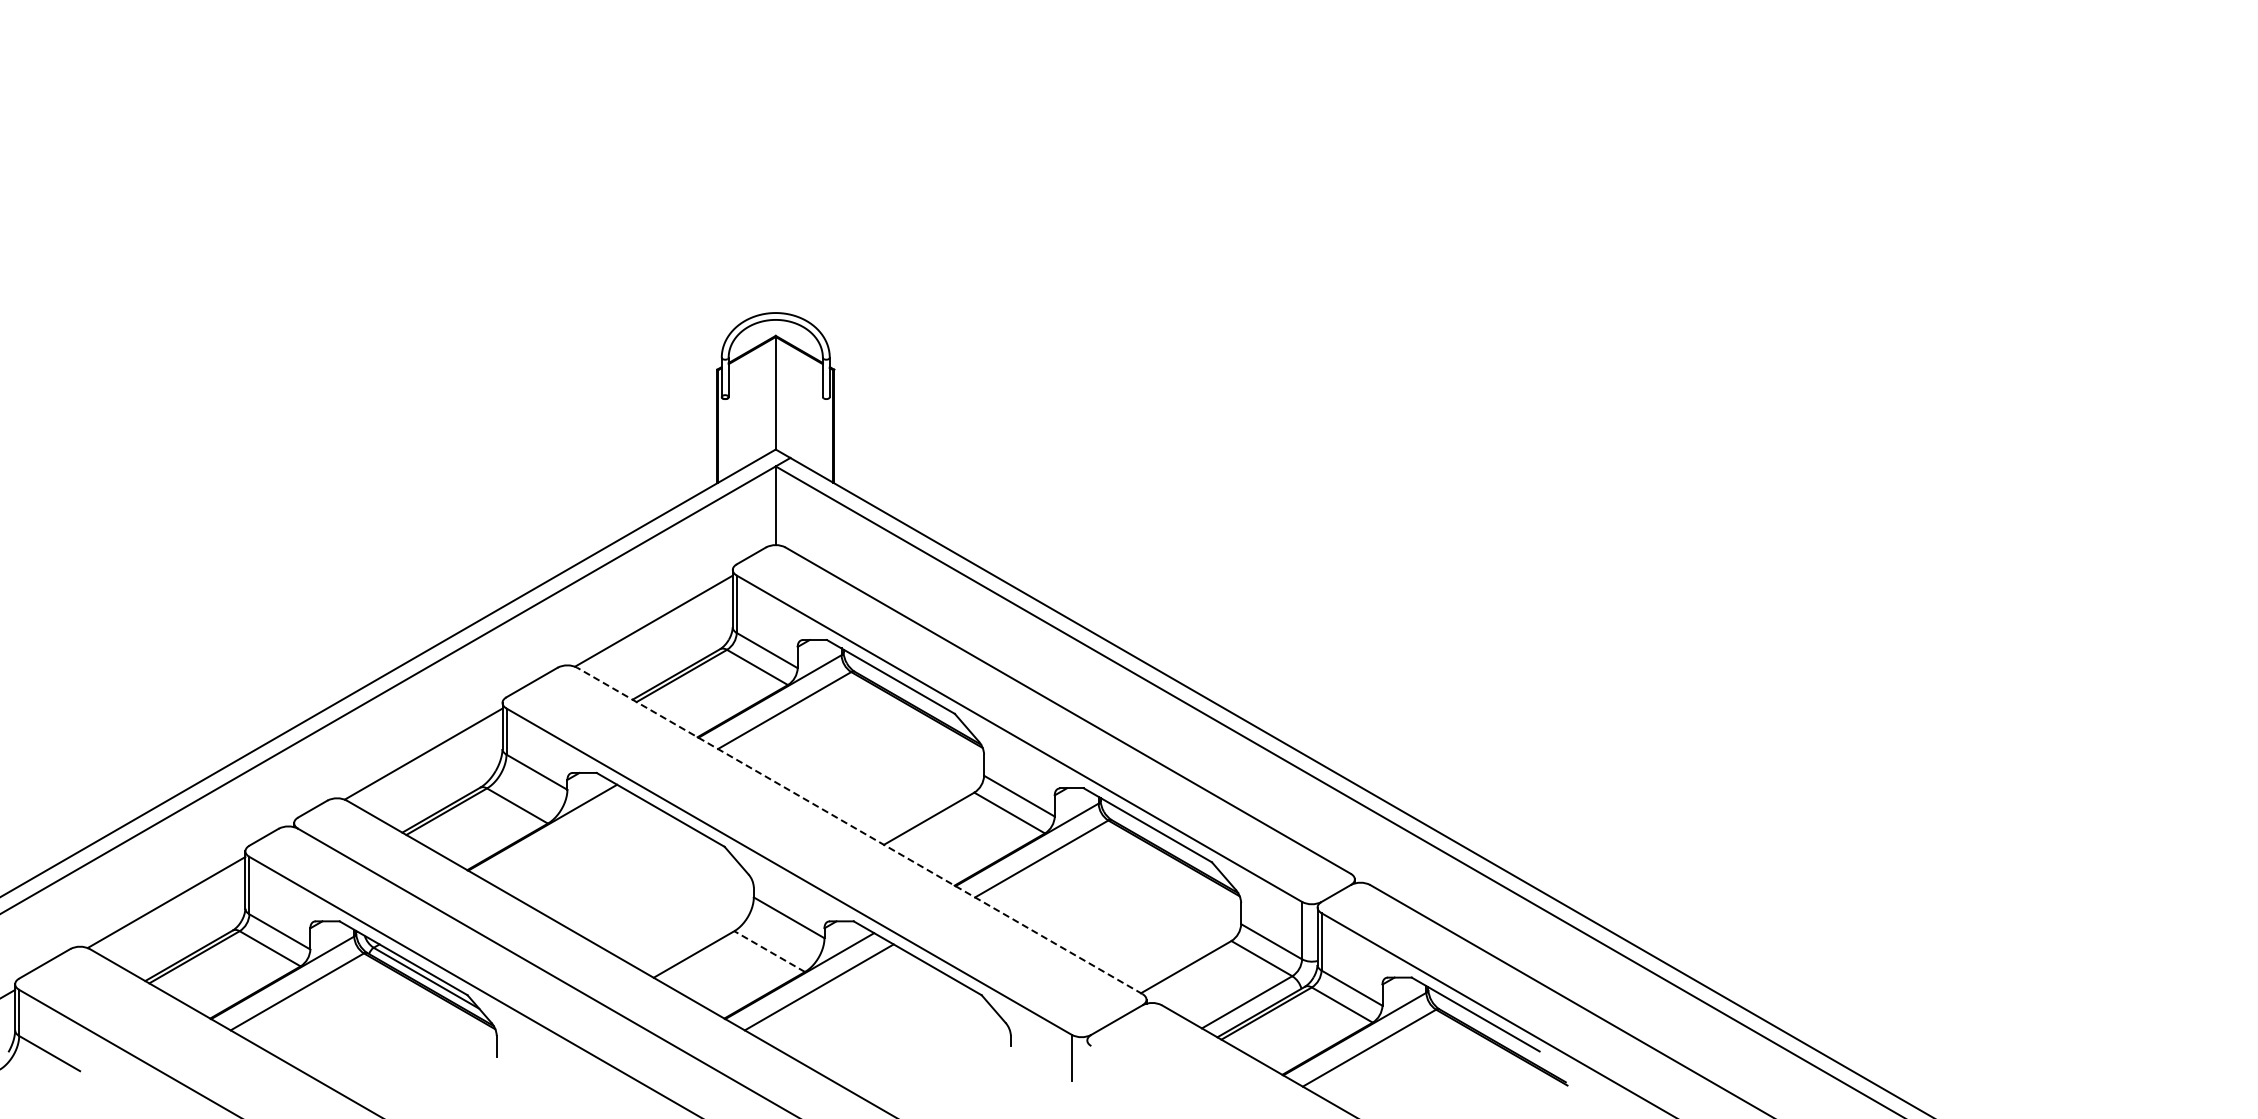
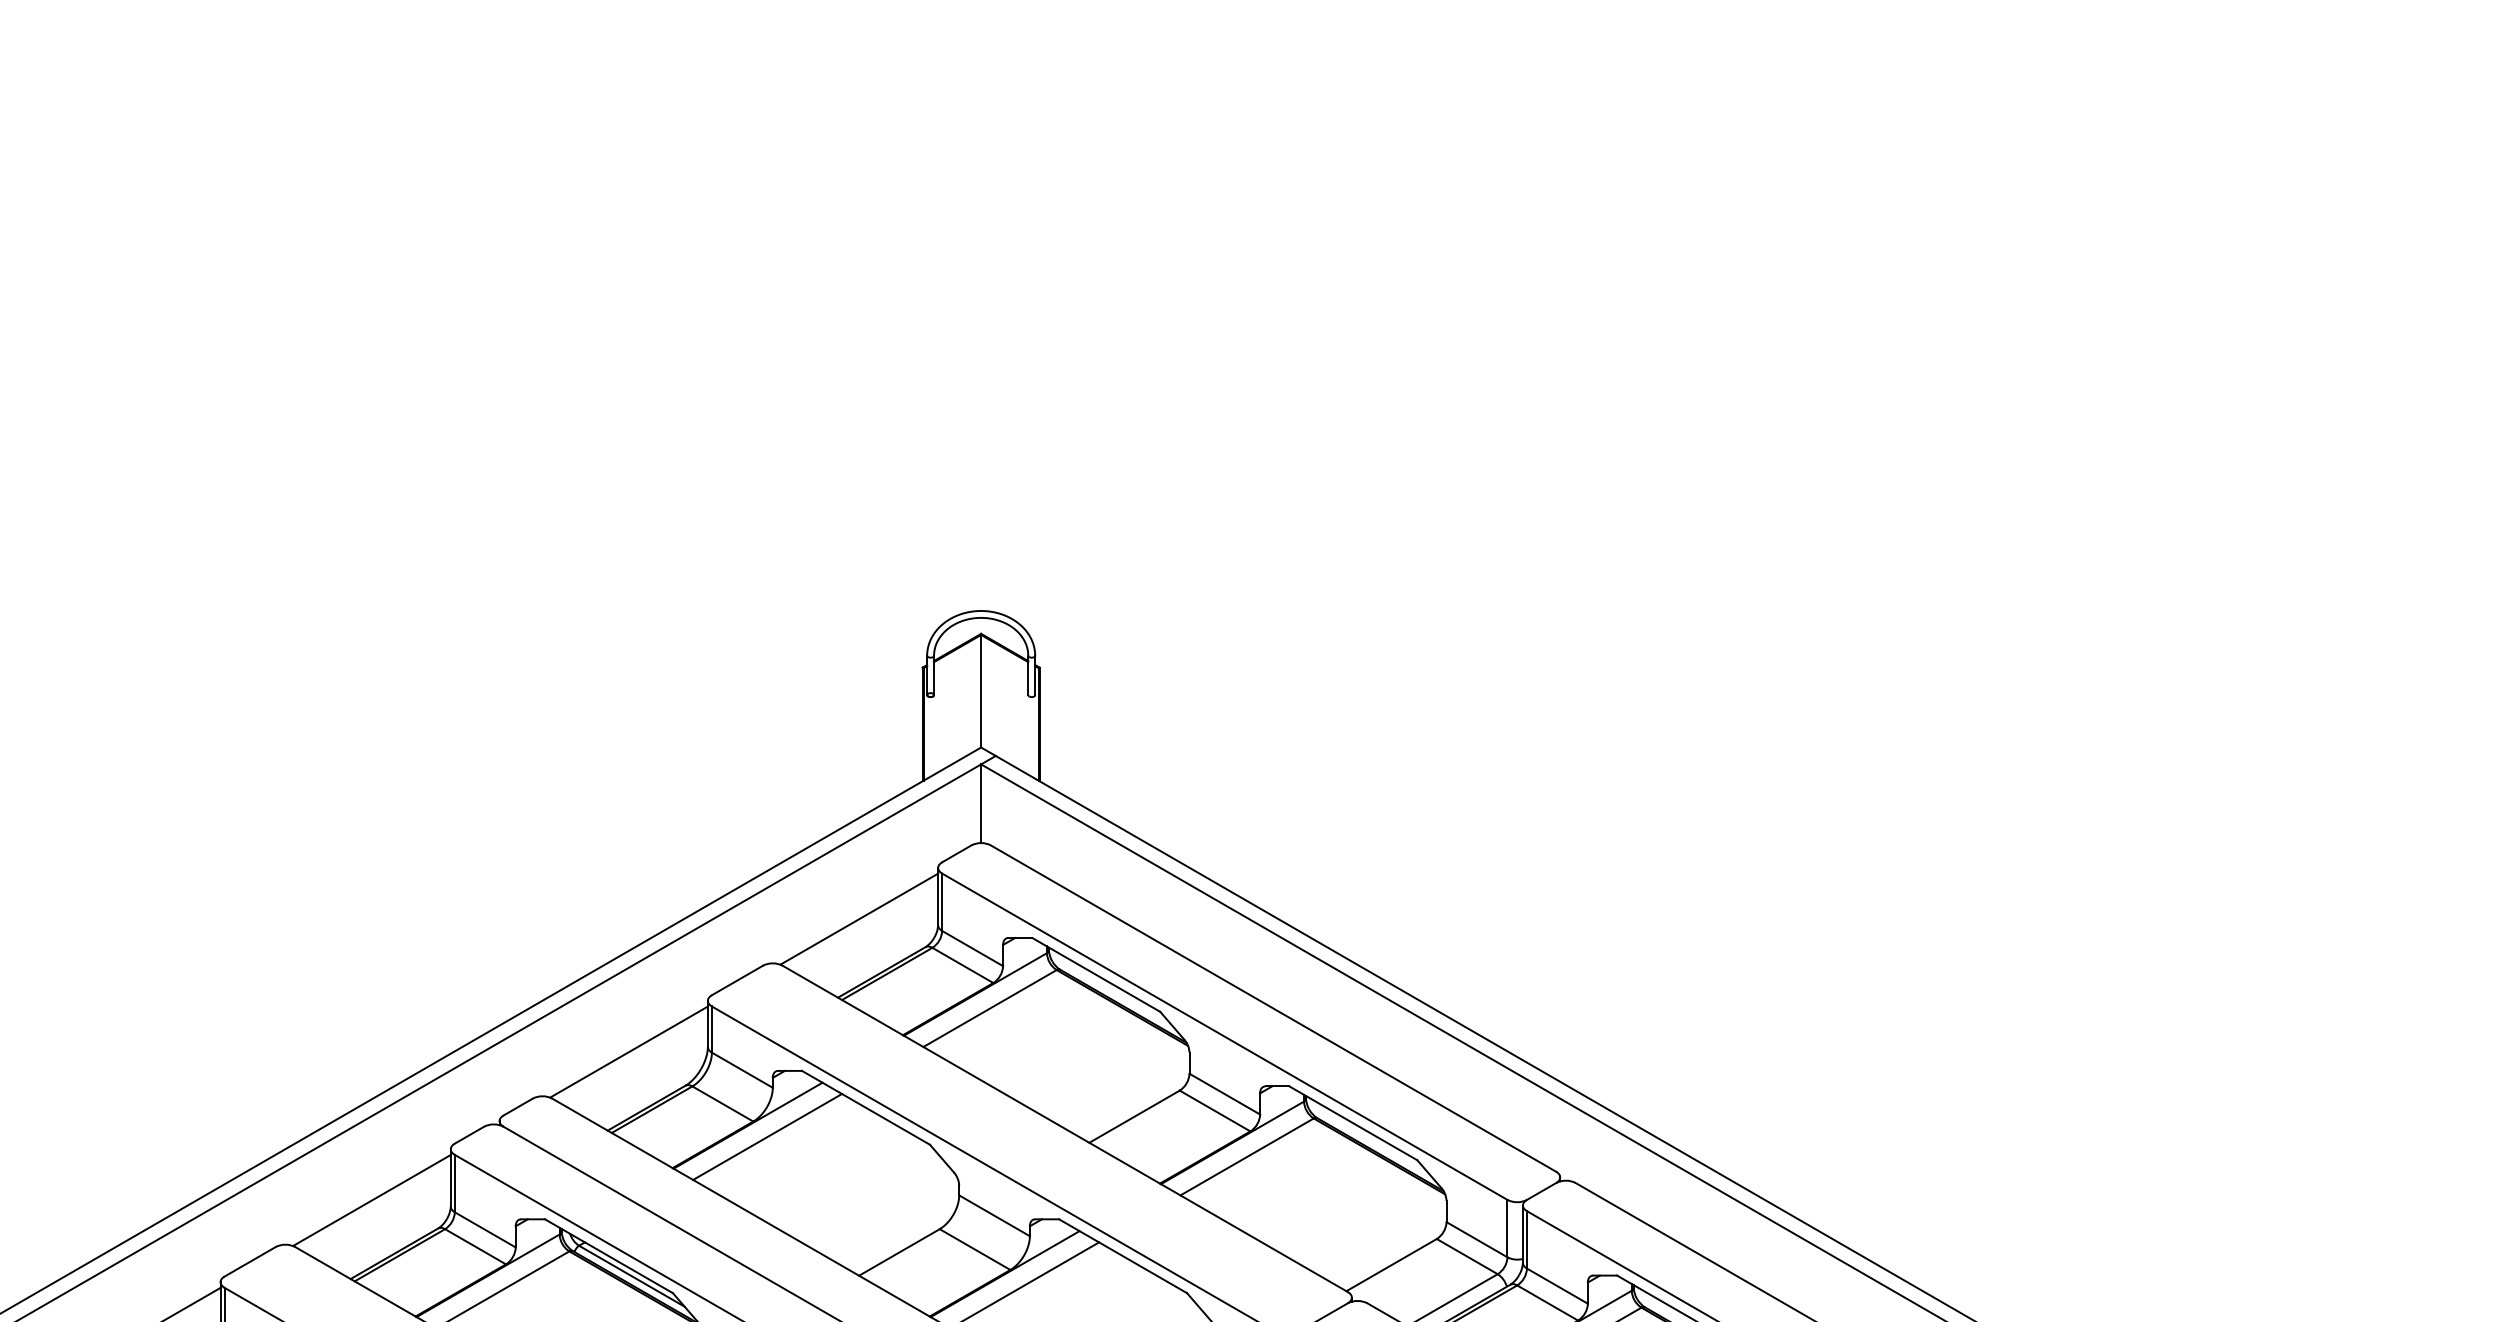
line: (859, 830) -> (1064, 1128), dashed -> solid
line: (562, 838) -> (767, 1136), added
line: (770, 951) -> (975, 1249), dashed -> solid

